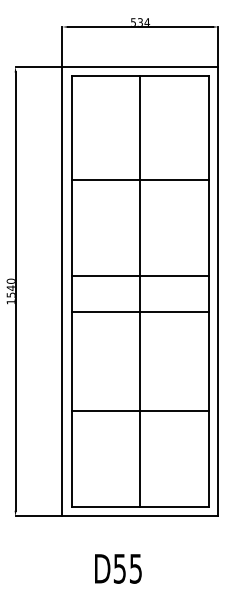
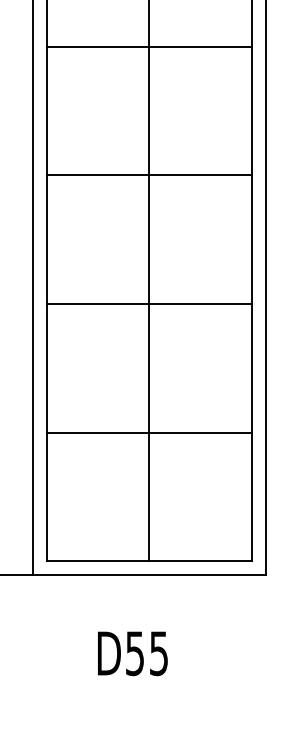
line: (140, 180) -> (149, 46), moved
line: (140, 275) -> (149, 175), moved
line: (140, 311) -> (149, 303), moved
line: (140, 410) -> (149, 432), moved
text: (118, 568) -> (133, 653), moved

